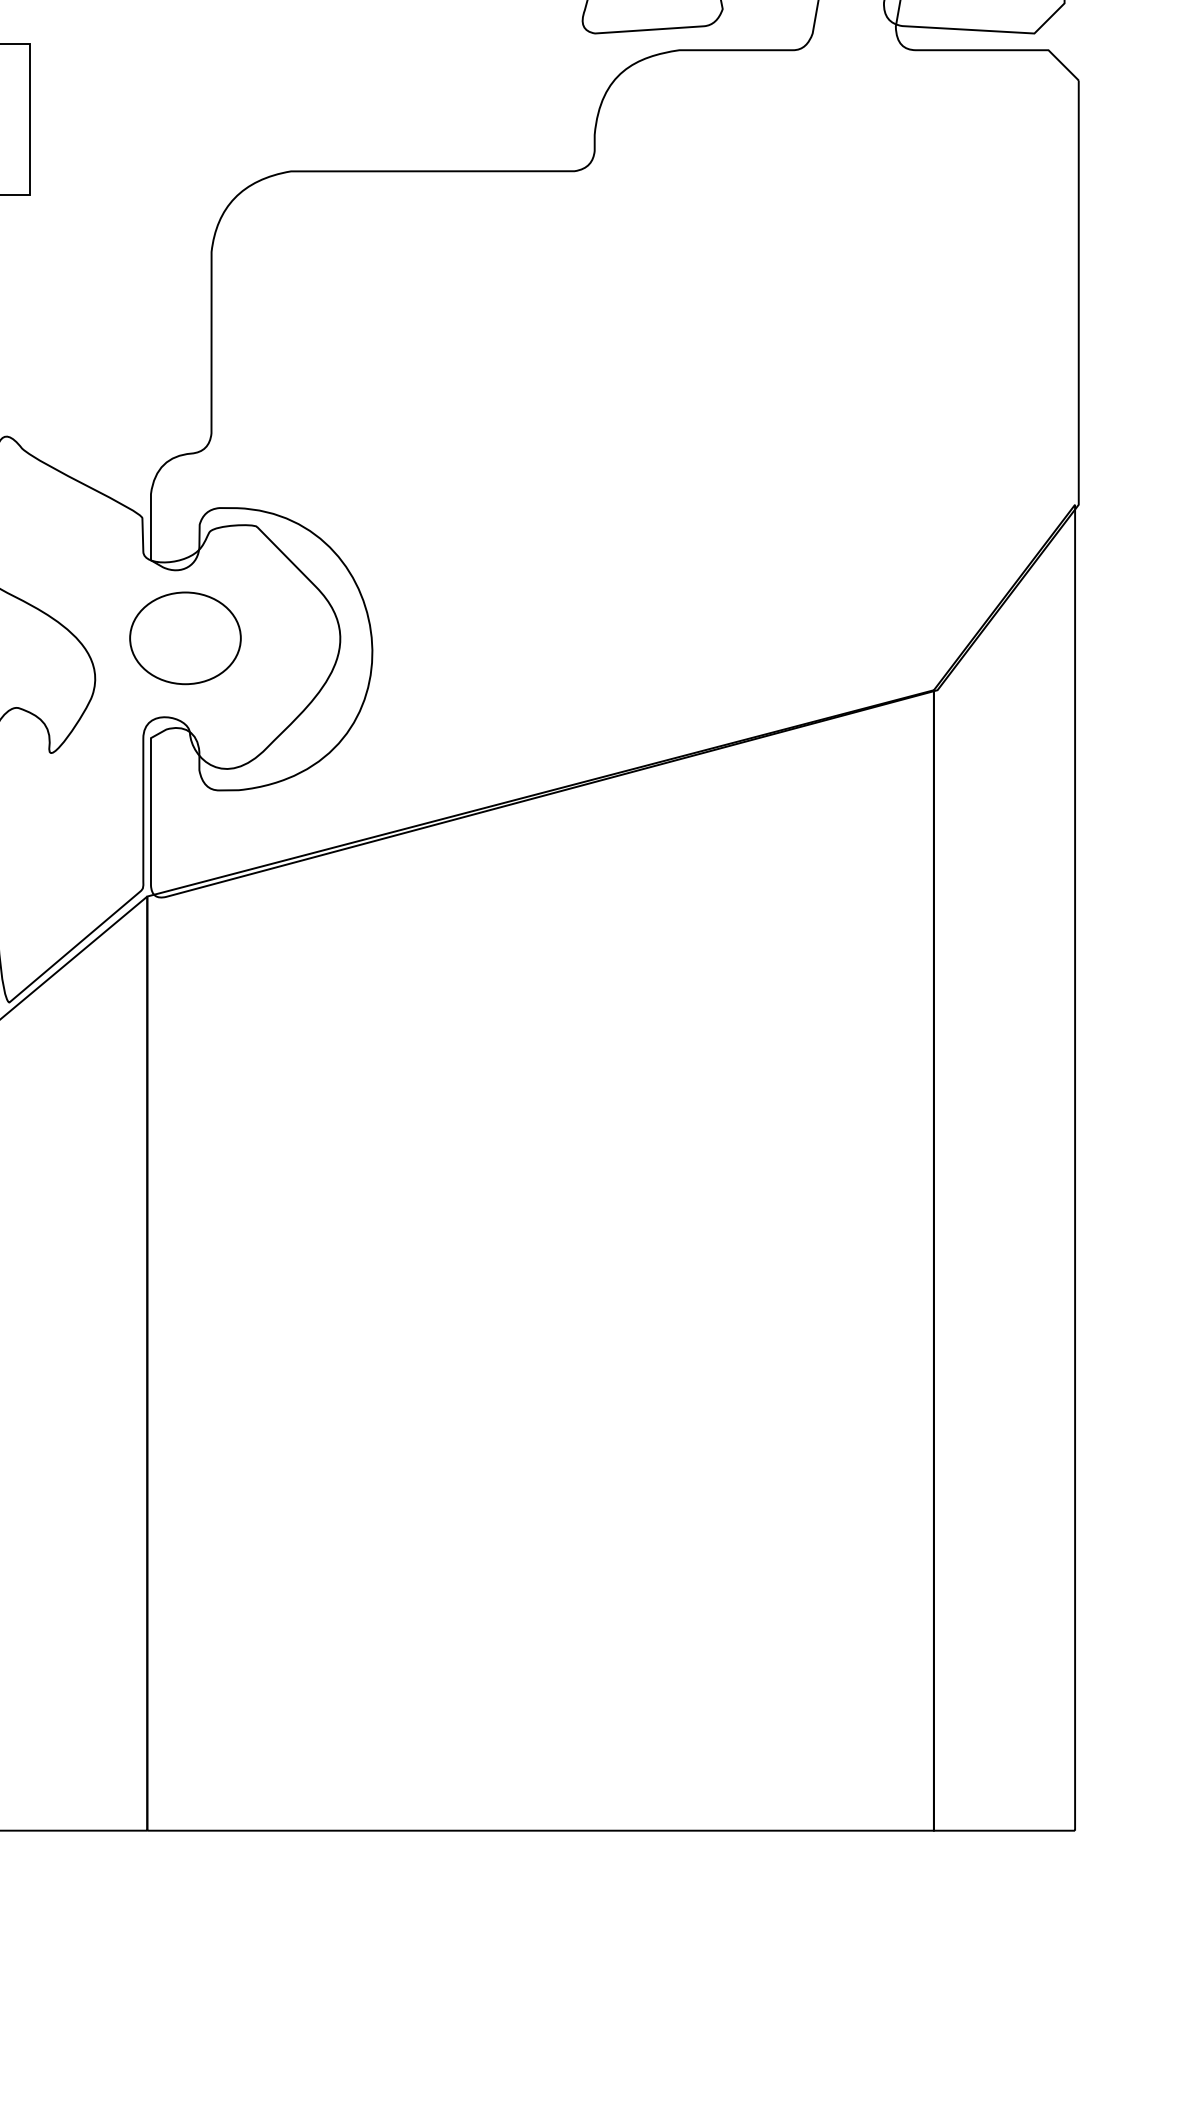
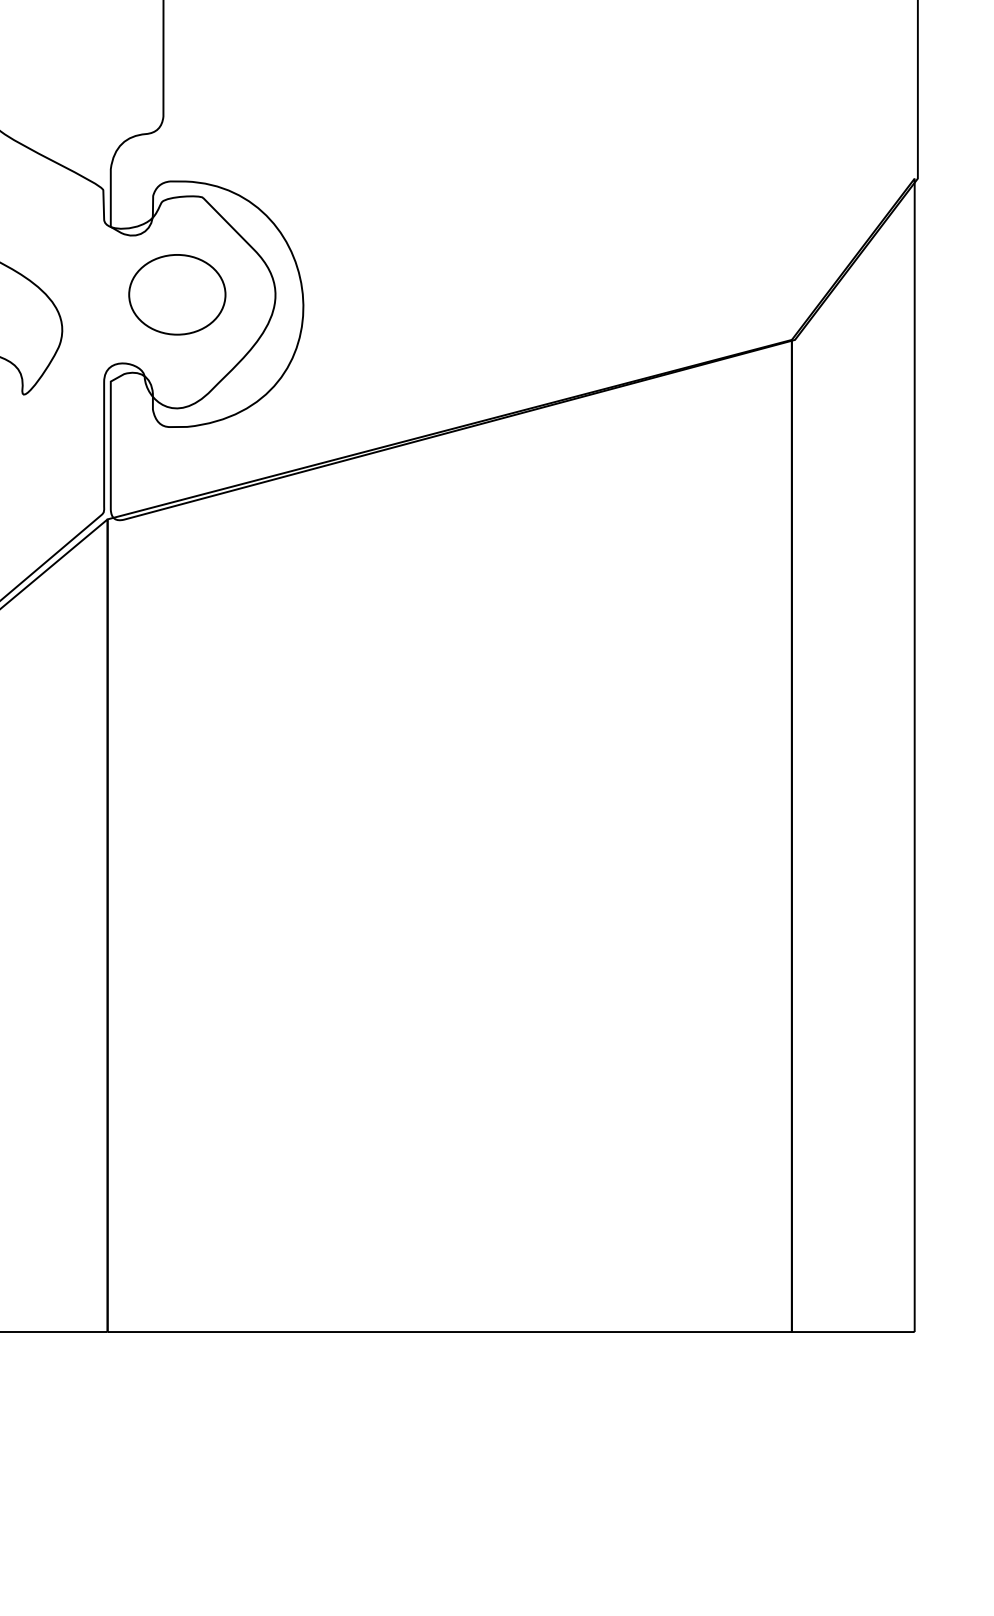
part: (185, 638) -> (177, 294), moved

